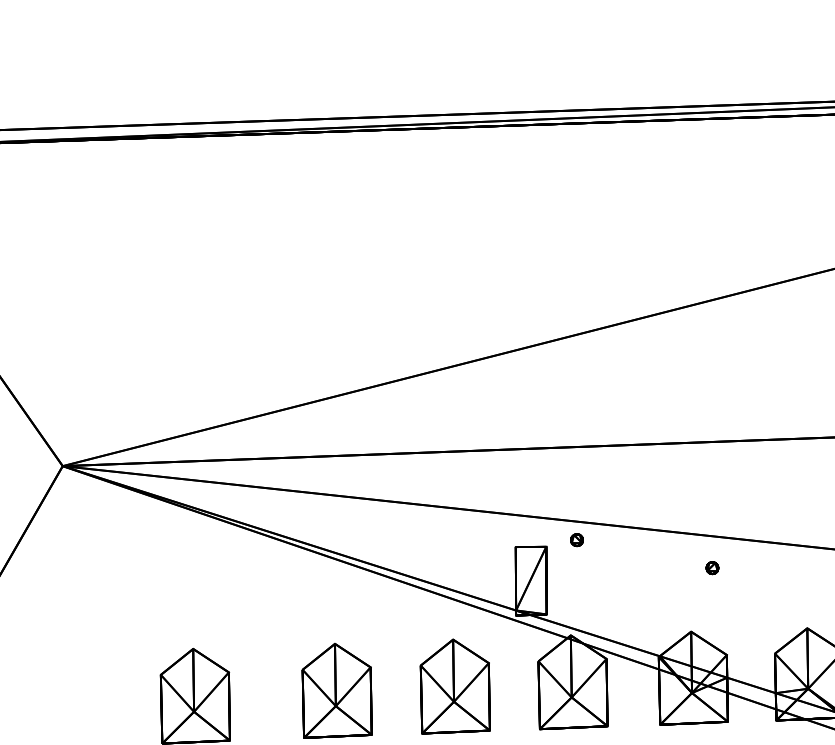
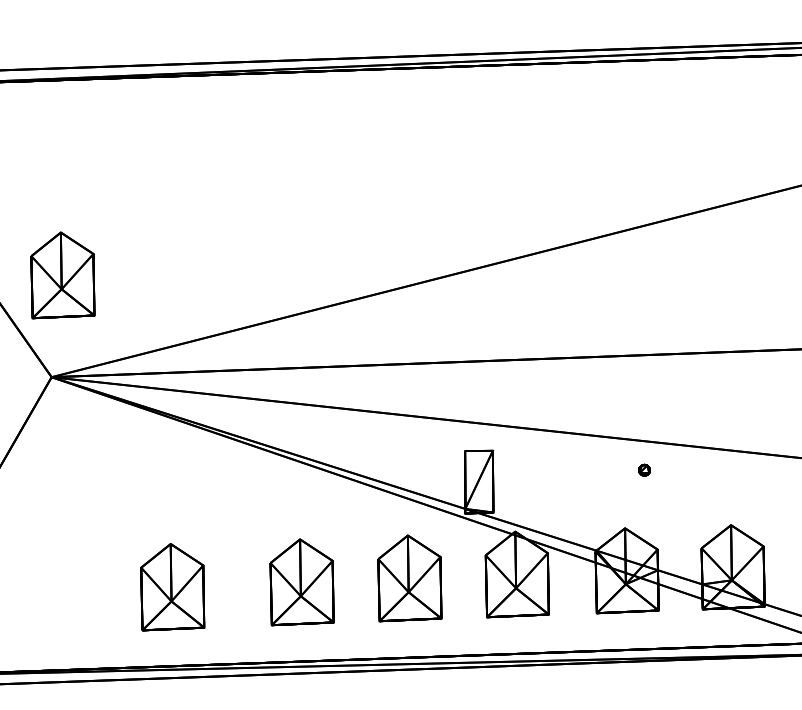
part: (74, 354) -> (62, 275), added
part: (576, 539) -> (520, 444), removed

